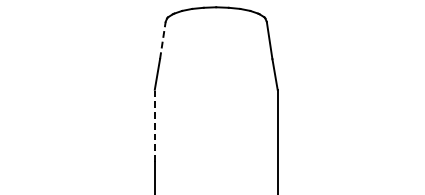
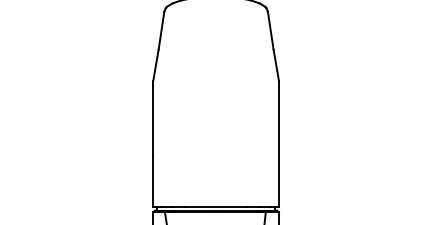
line: (162, 40) -> (161, 30), dashed -> solid
line: (155, 126) -> (153, 118), dashed -> solid

